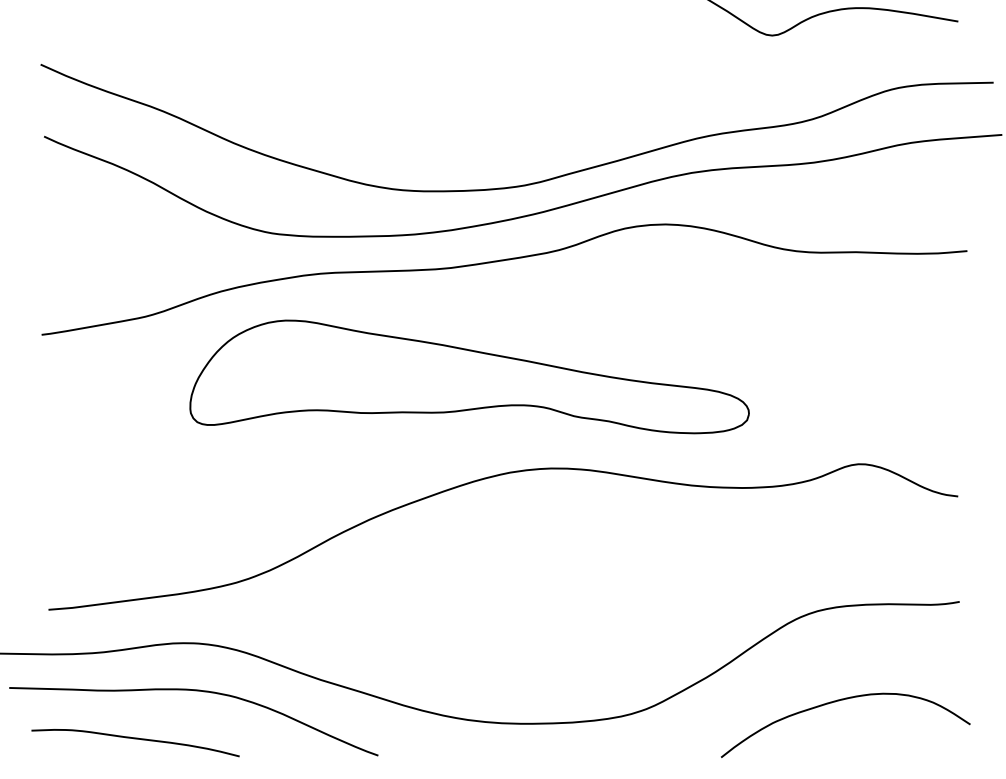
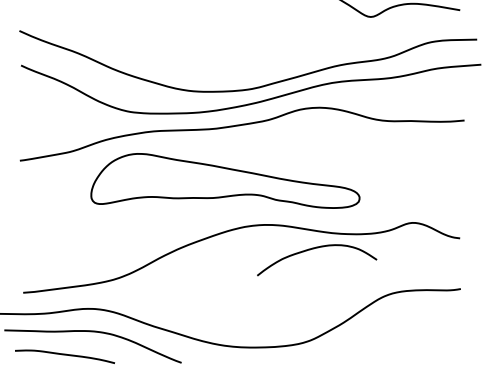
curve: (840, 702) -> (314, 249), moved

